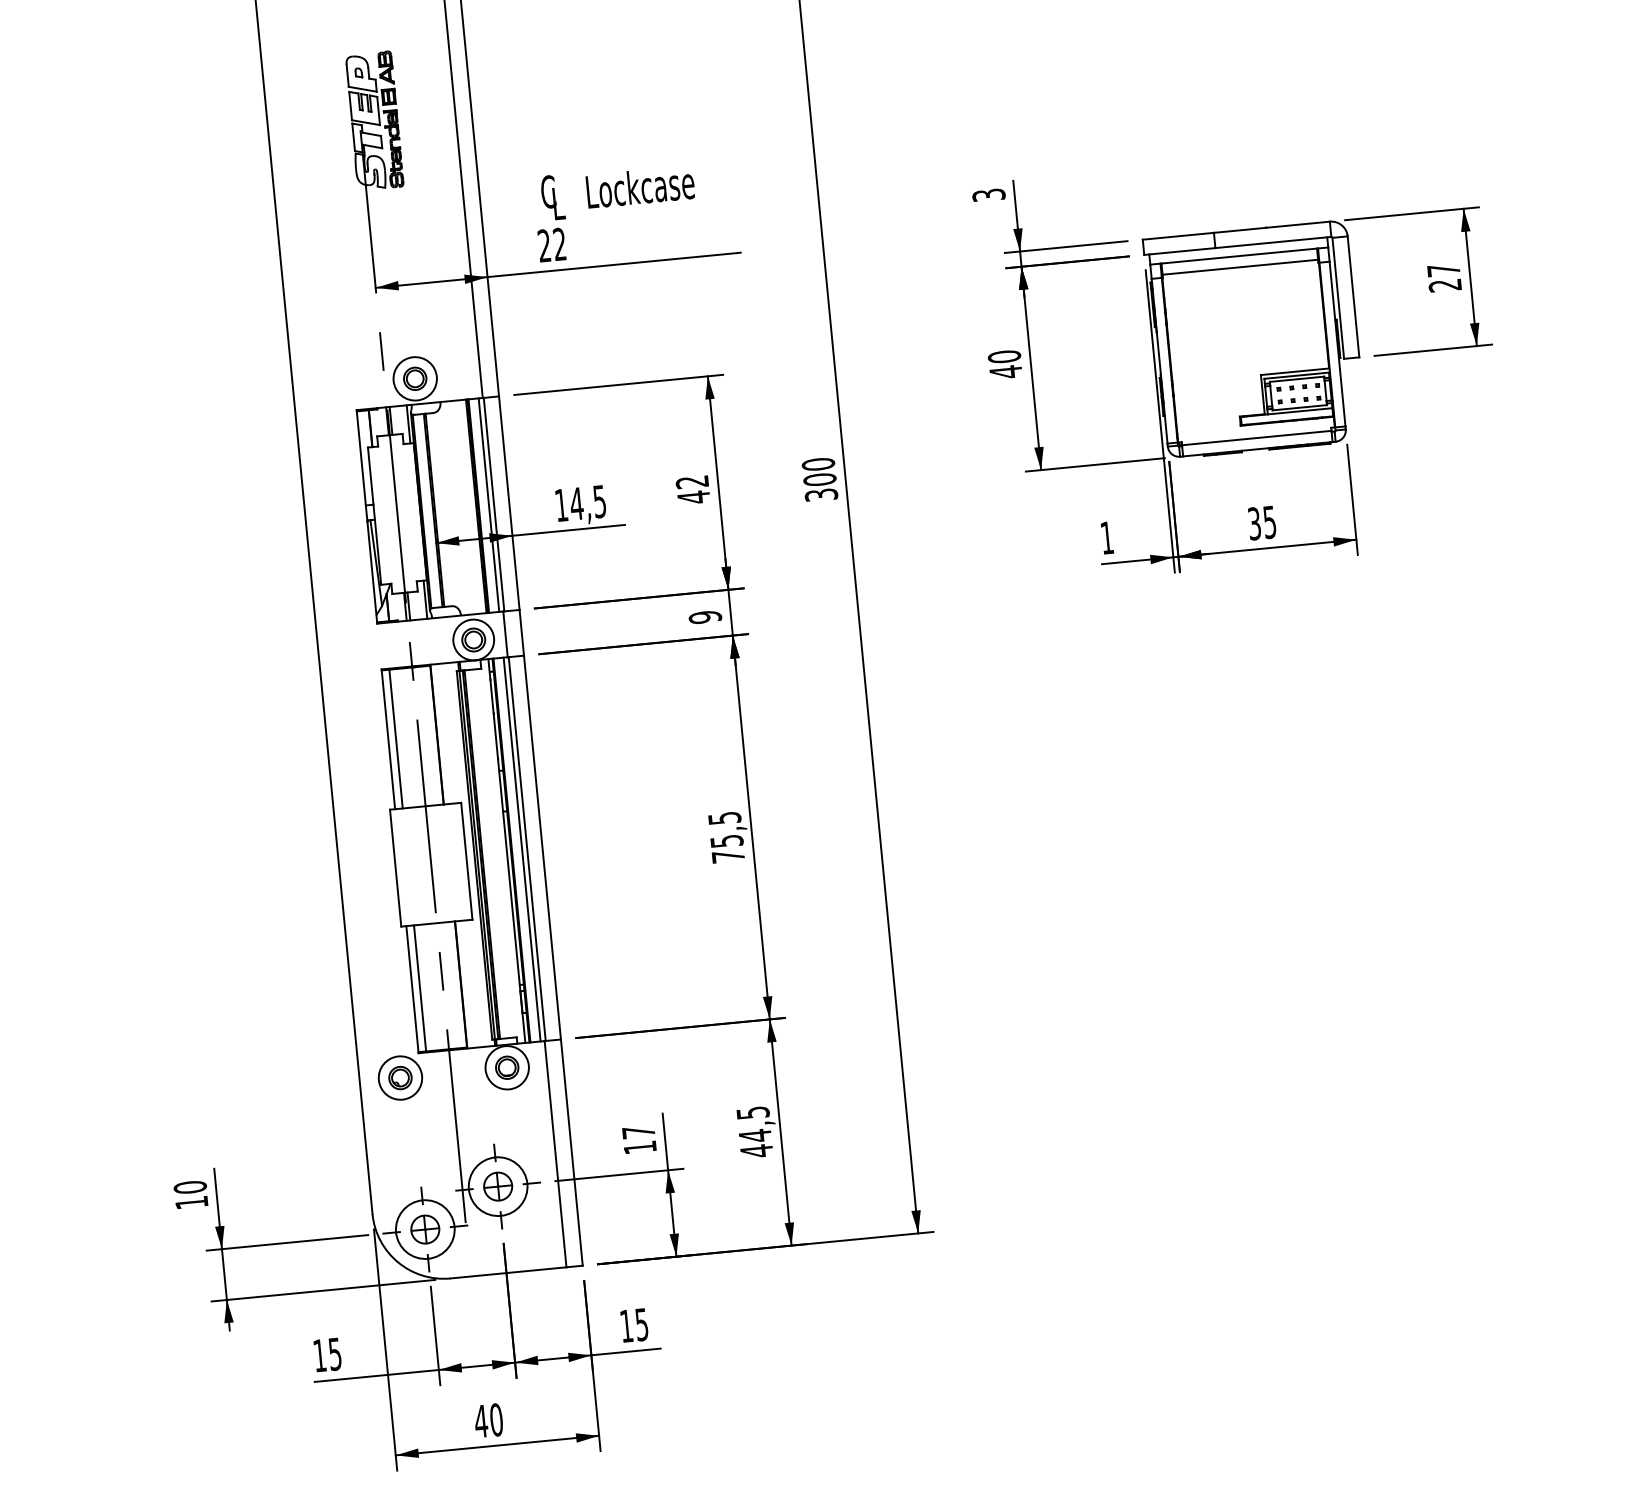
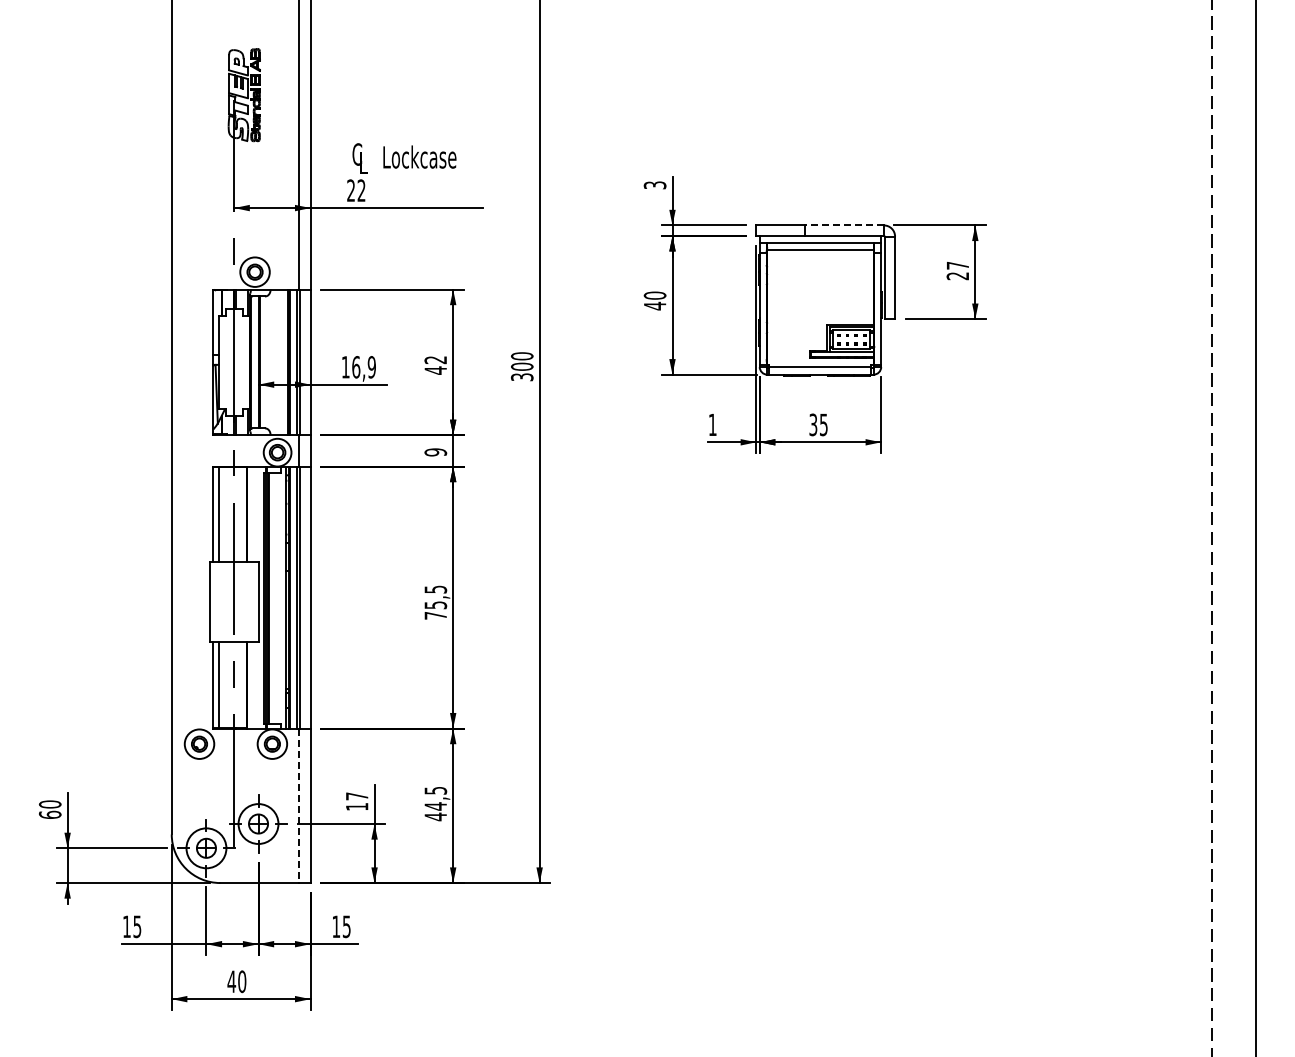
line: (1272, 227) -> (844, 225), solid -> dashed
text: (587, 503) -> (363, 367), 14,5 -> 16,9
line: (555, 1155) -> (299, 806), solid -> dashed
text: (192, 1202) -> (50, 814), 10 -> 60

